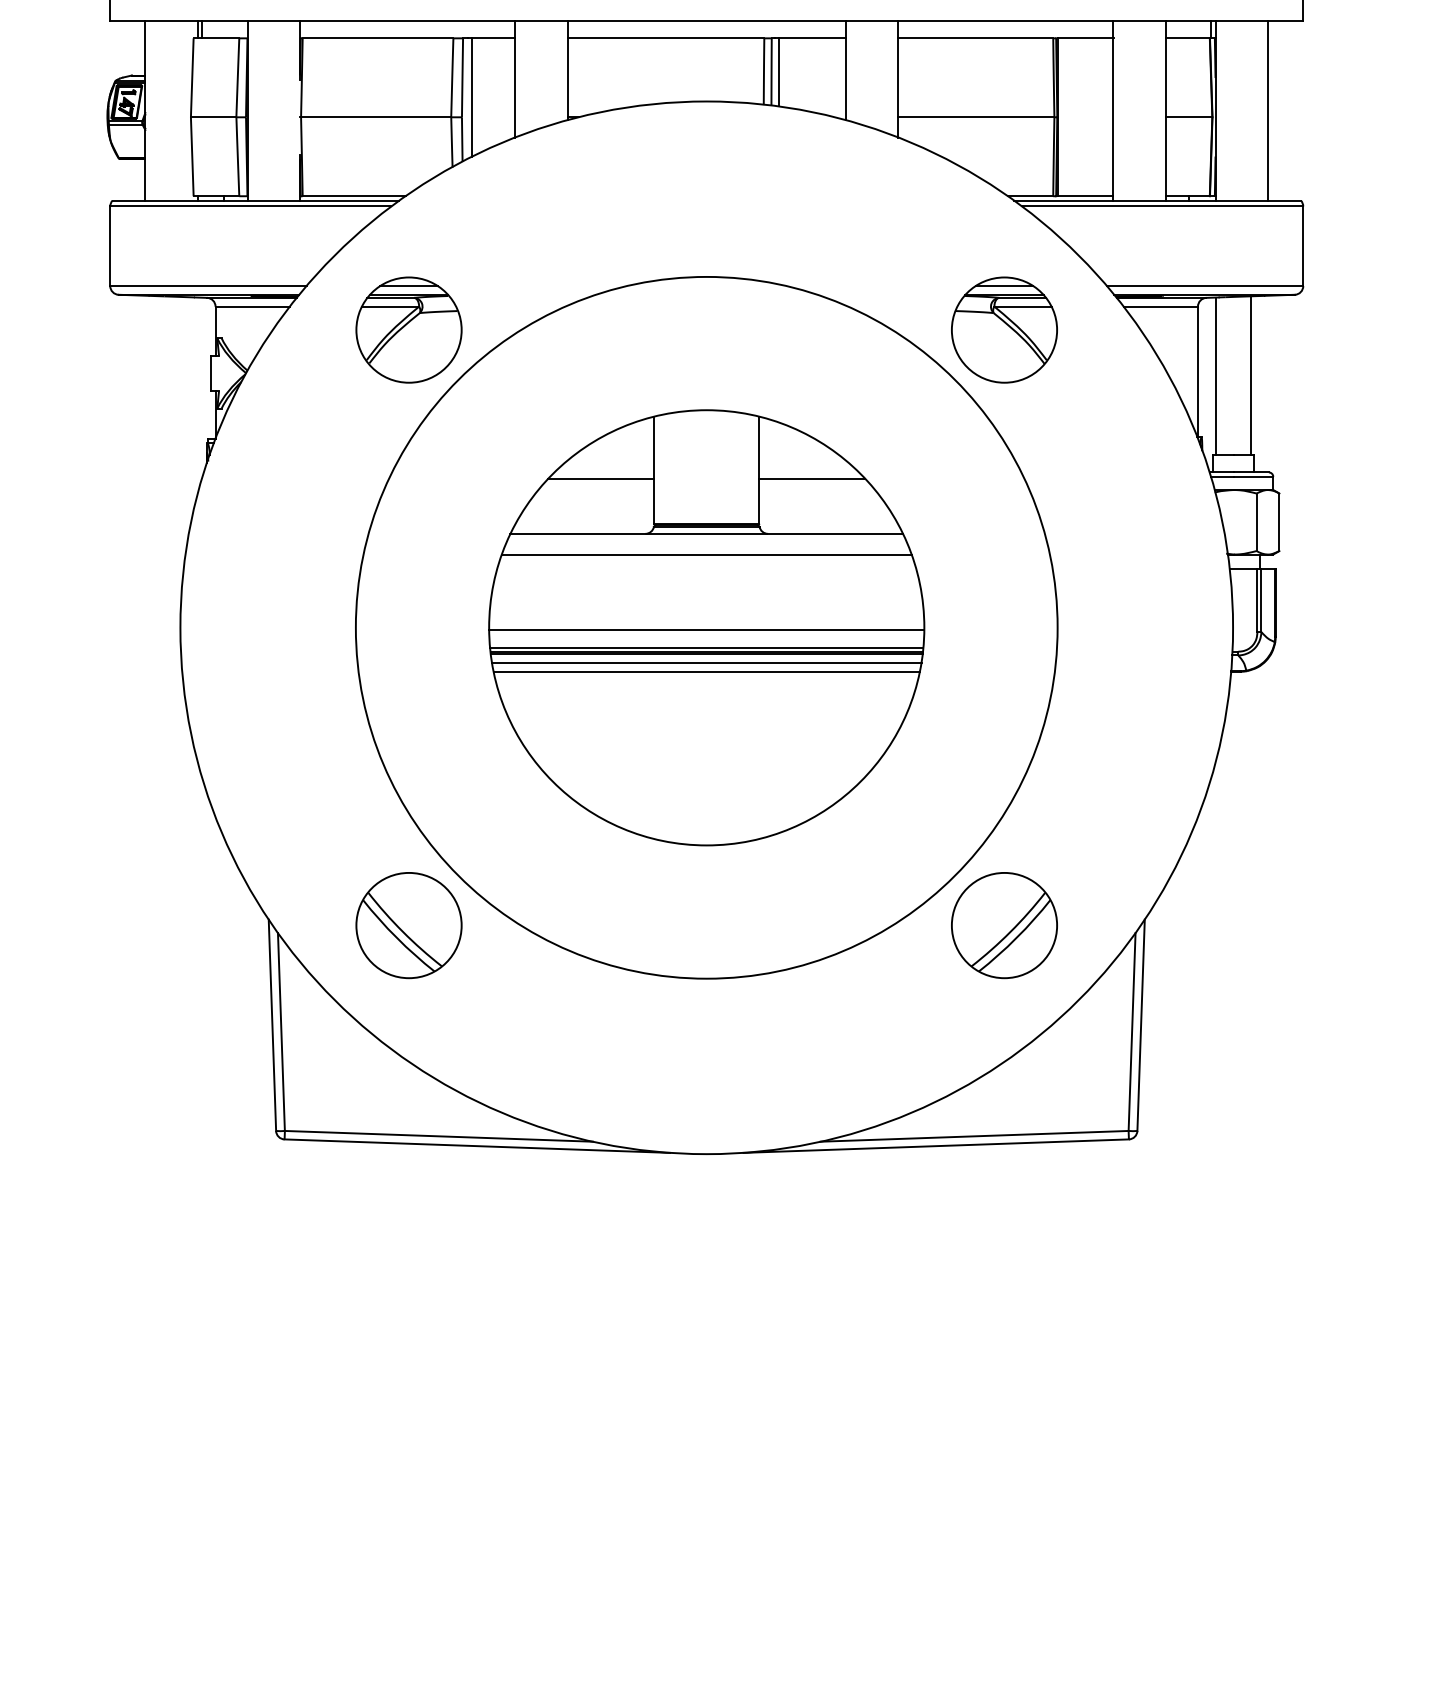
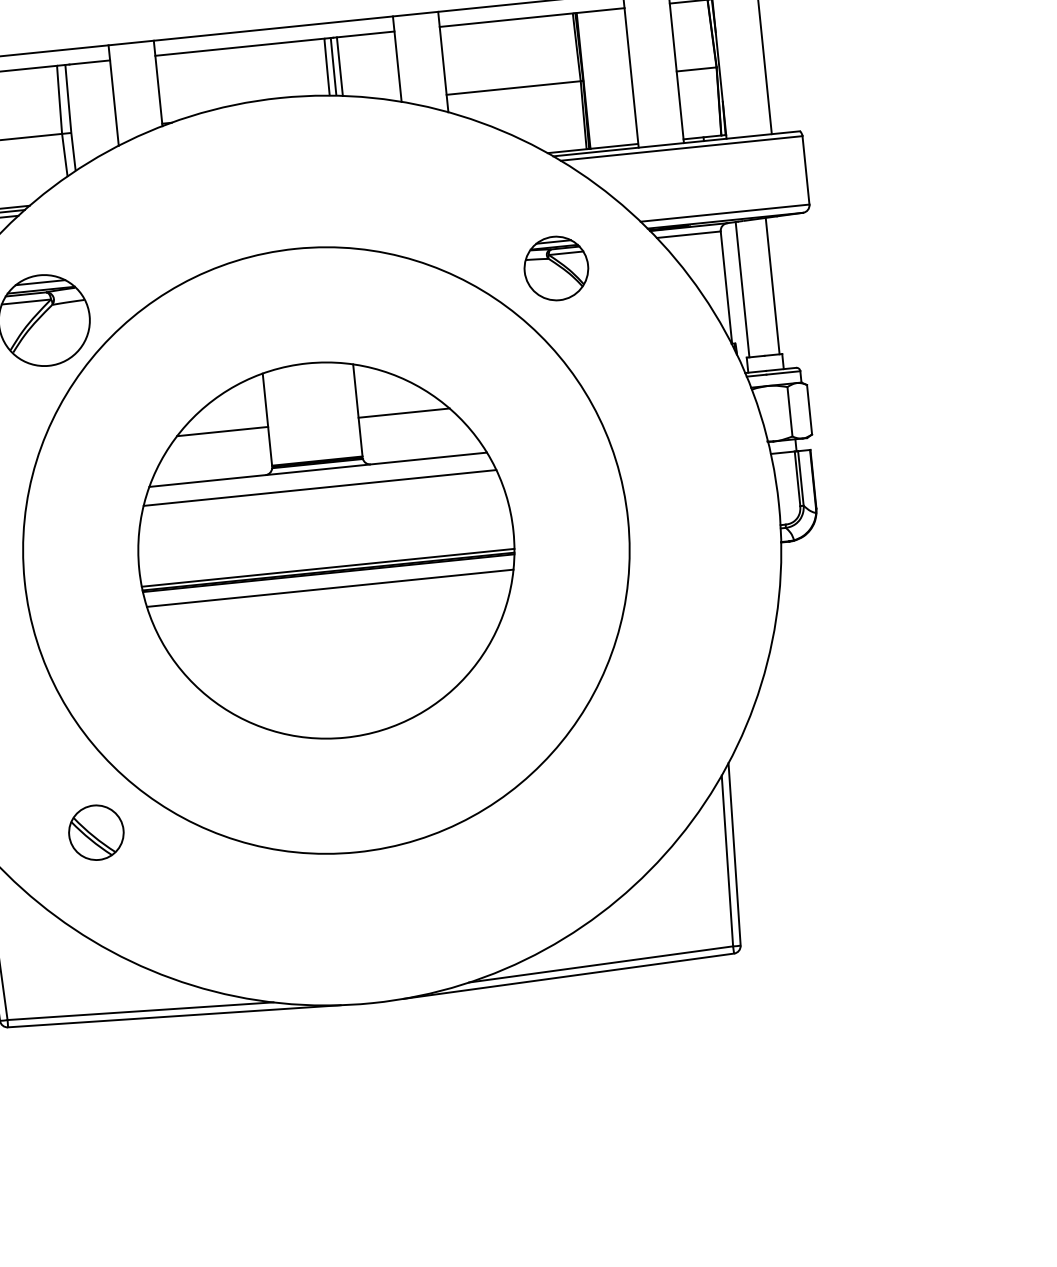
line: (472, 97) -> (78, 115), removed
part: (1004, 329) -> (556, 268), size x0.7
line: (706, 630) -> (326, 552), removed
line: (706, 662) -> (329, 580), removed
part: (408, 925) -> (95, 832), size x0.6
part: (1004, 925) -> (608, 780), removed

